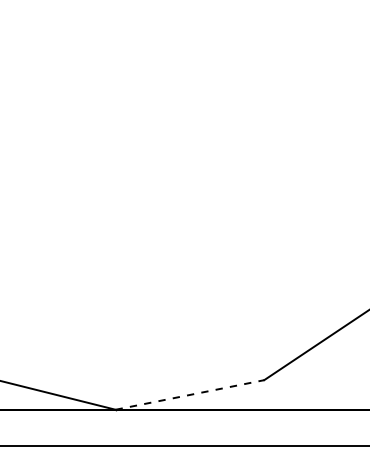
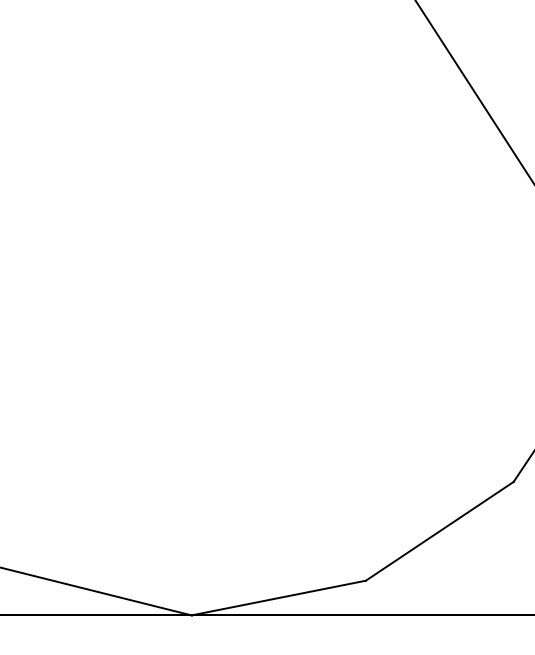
line: (189, 395) -> (278, 598), dashed -> solid

